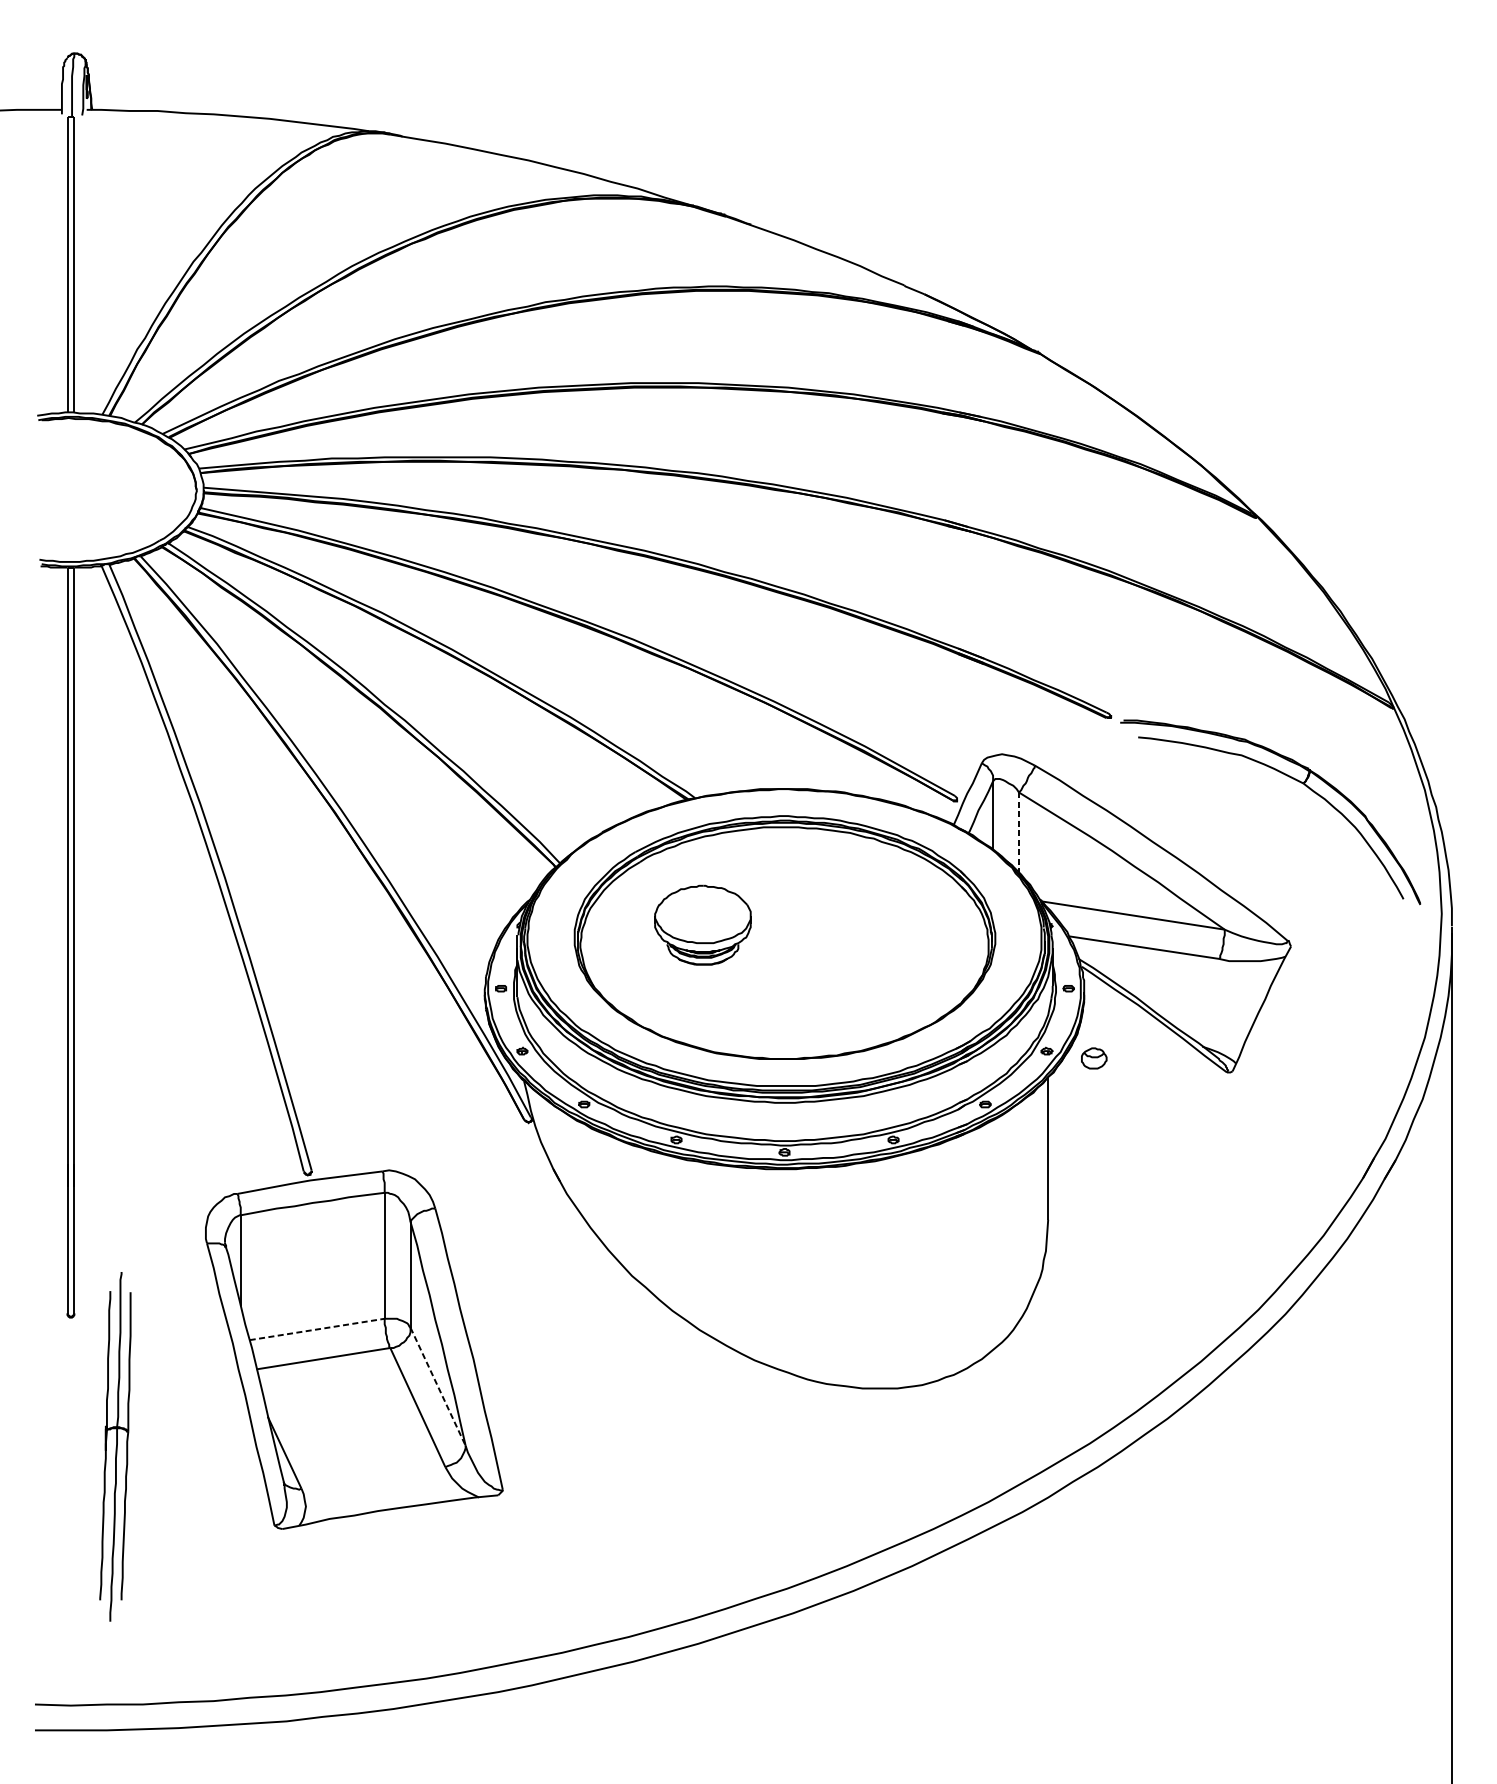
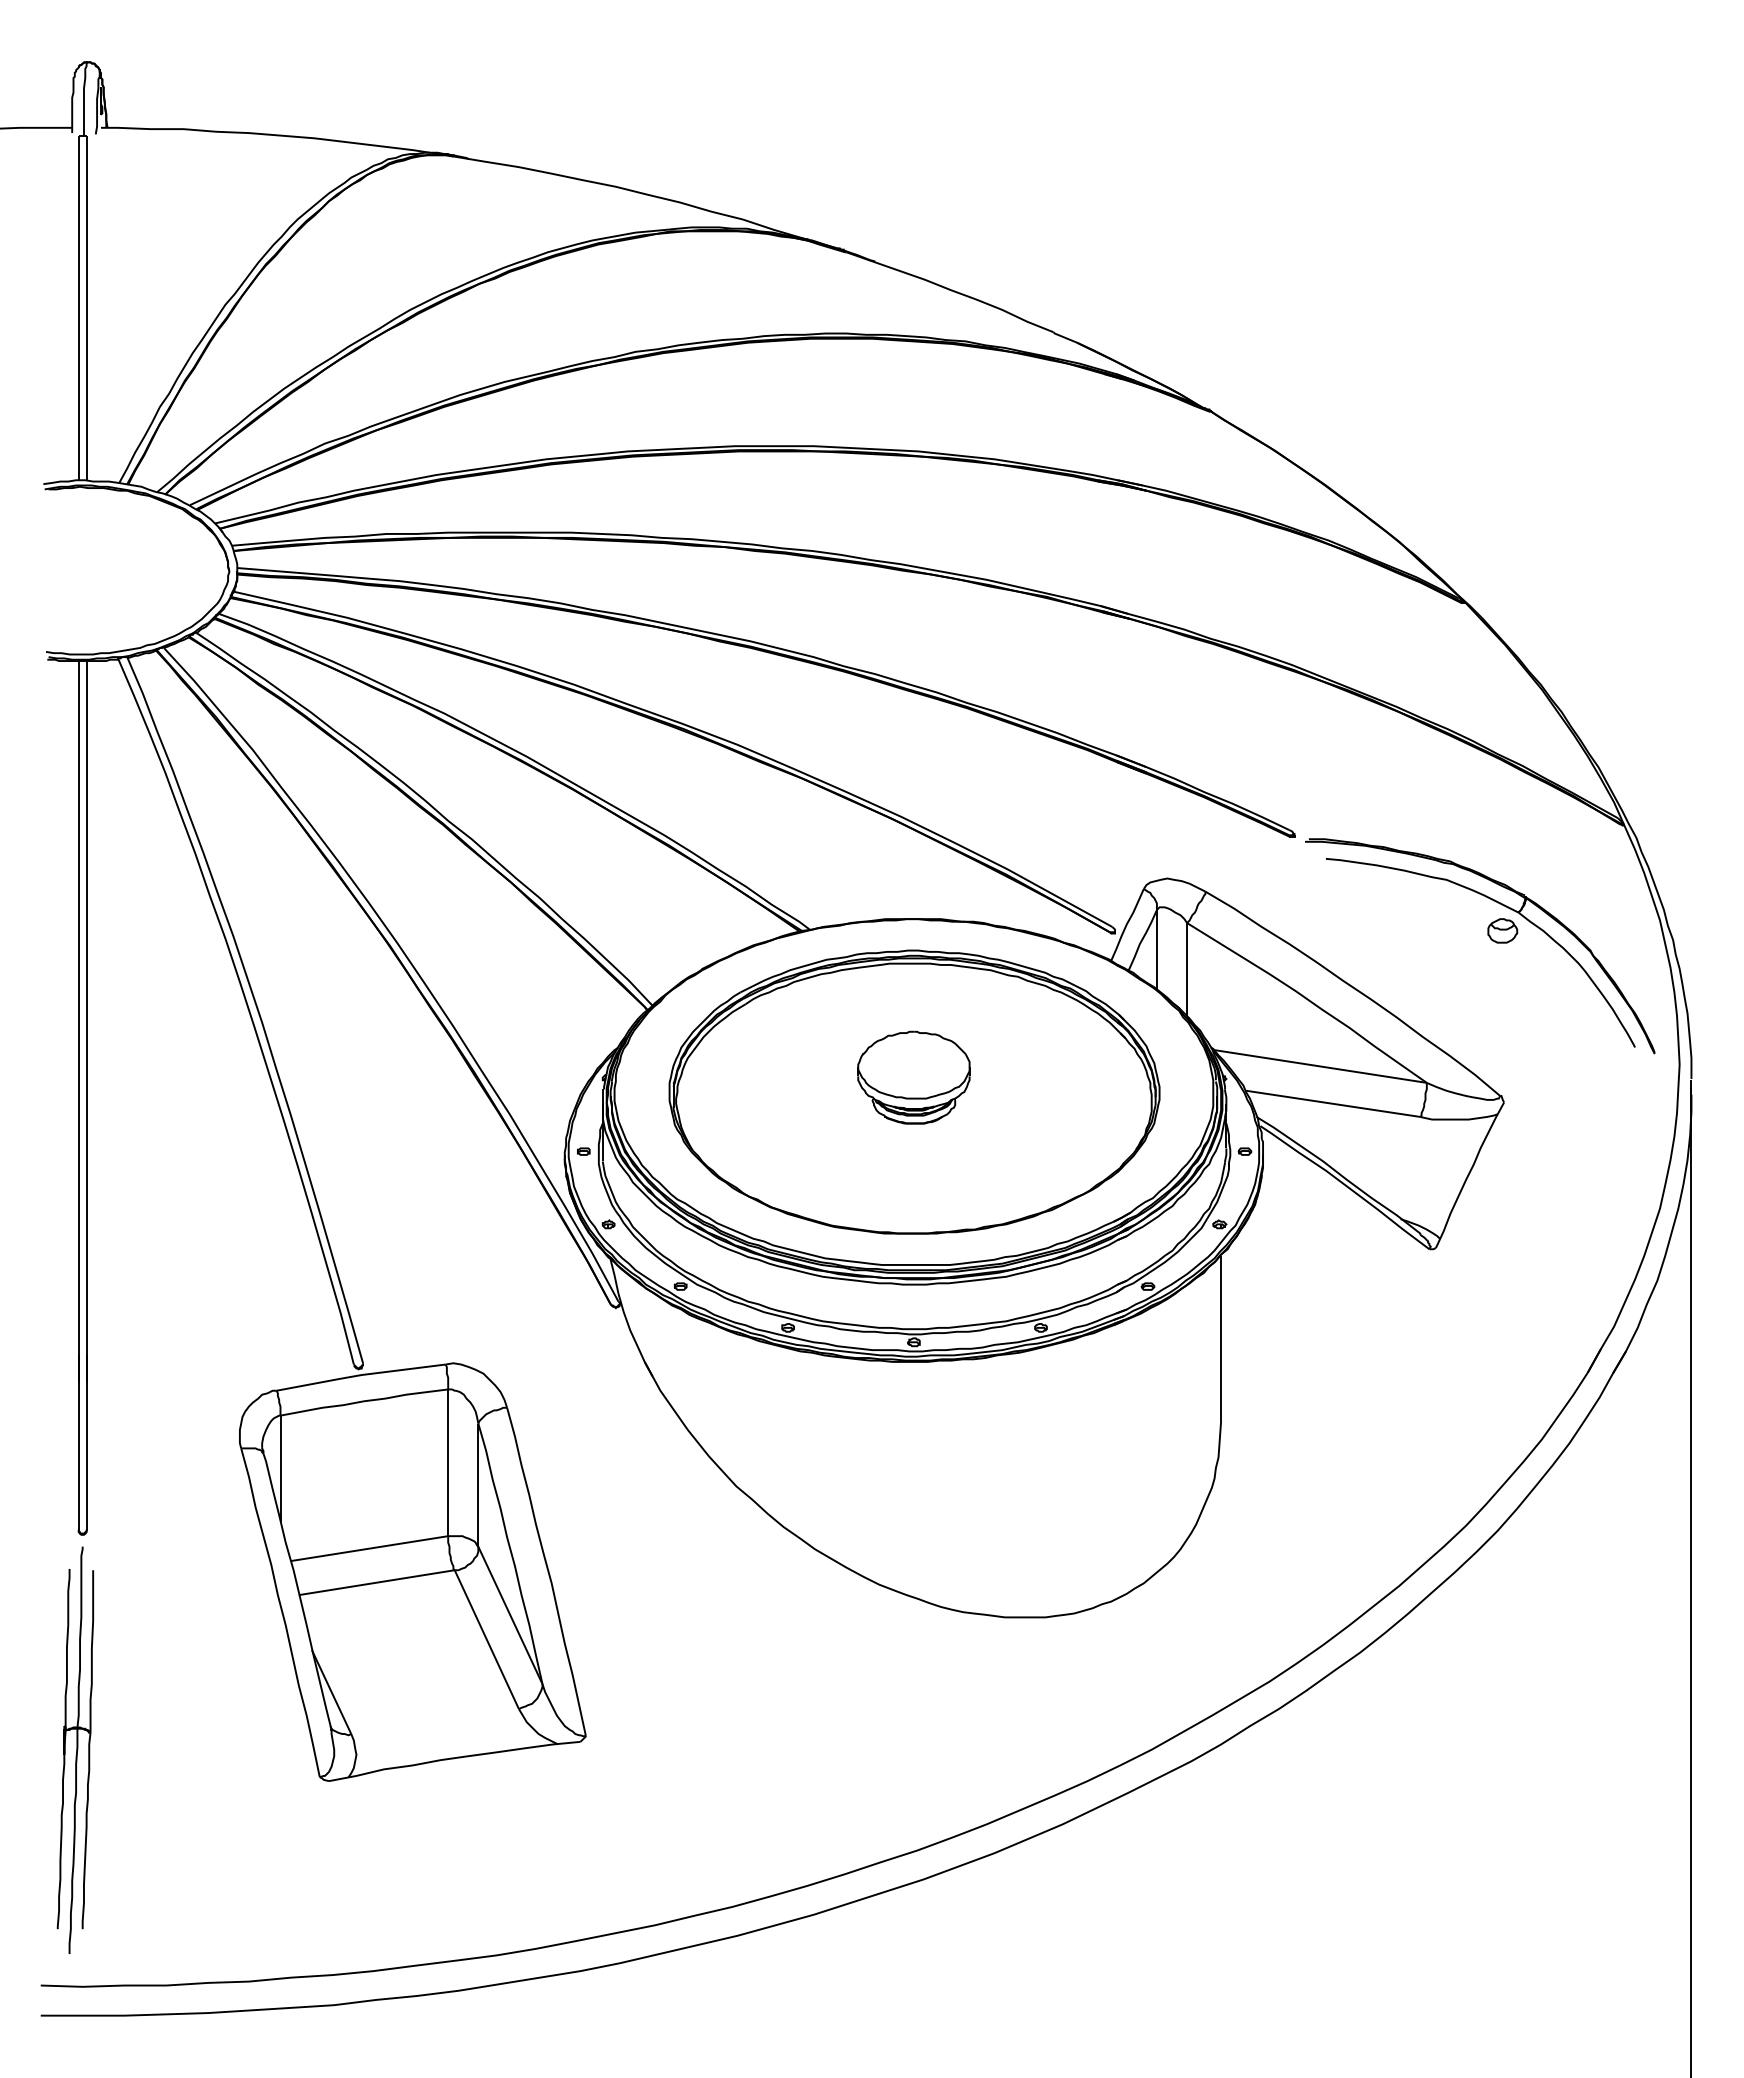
line: (1019, 832) -> (1187, 969), dashed -> solid
part: (702, 925) -> (913, 1077), moved
part: (1094, 1058) -> (1502, 930), moved
line: (317, 1329) -> (369, 1548), dashed -> solid
line: (438, 1386) -> (510, 1615), dashed -> solid
part: (115, 1446) -> (75, 1749), moved

